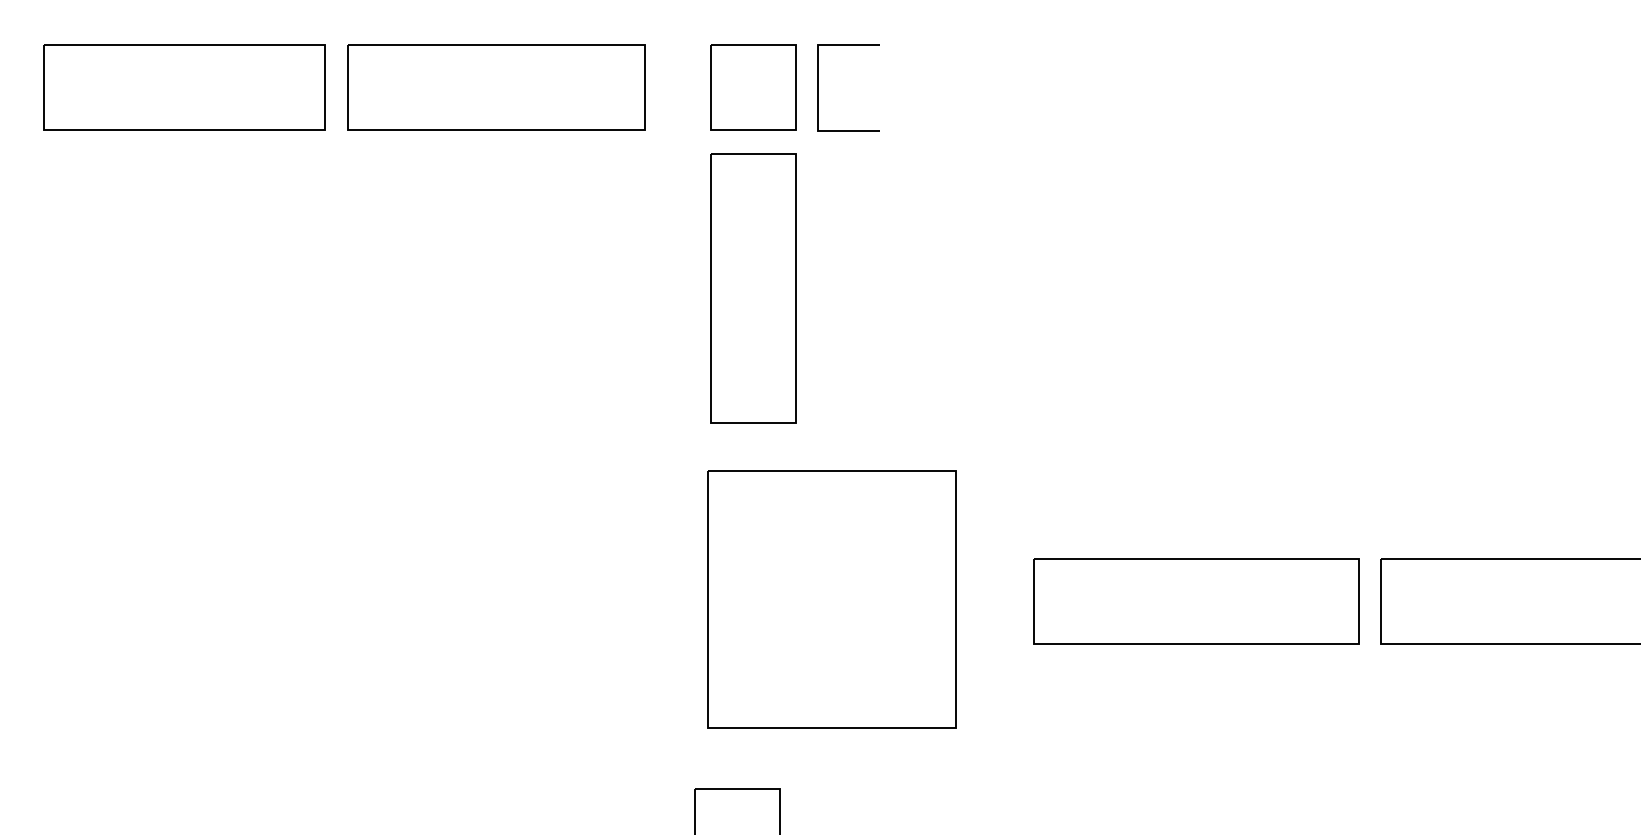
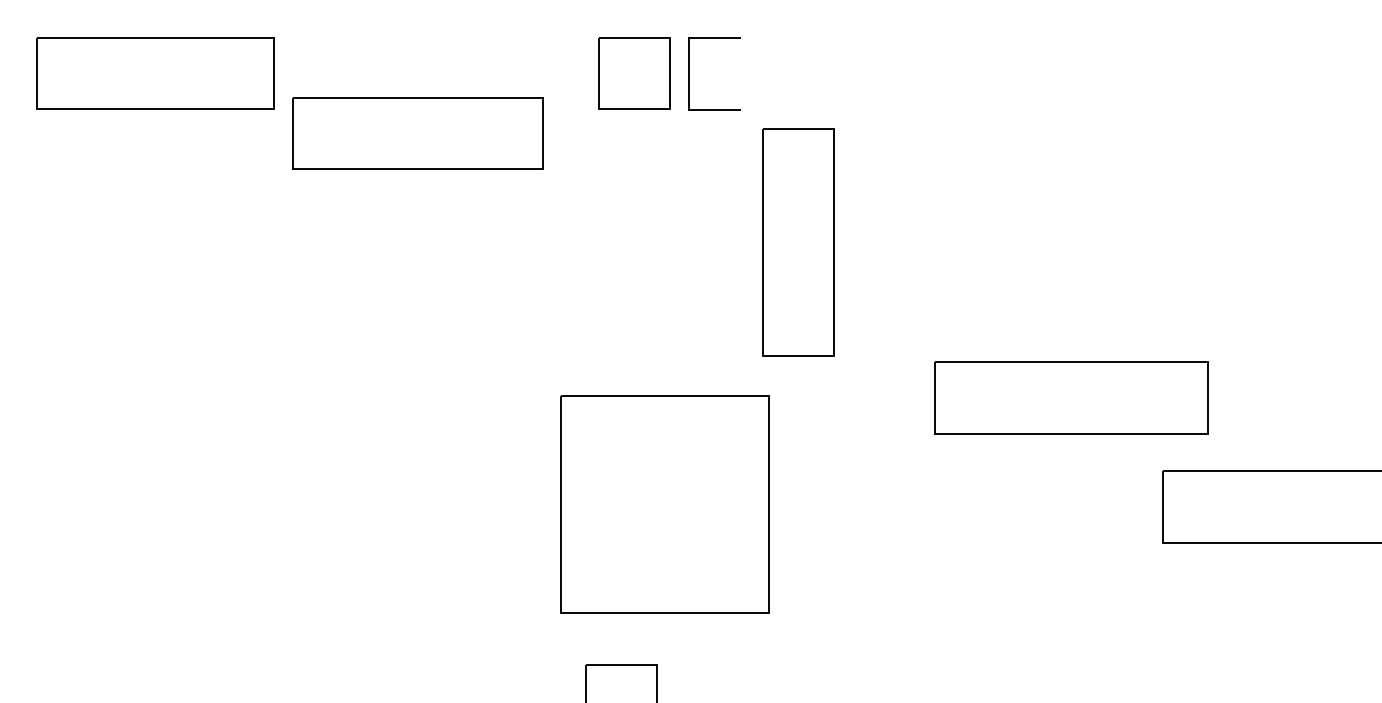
part: (495, 87) -> (417, 133), moved
part: (753, 288) -> (798, 242), moved
part: (831, 599) -> (664, 504), moved
part: (1196, 601) -> (1071, 397), moved

